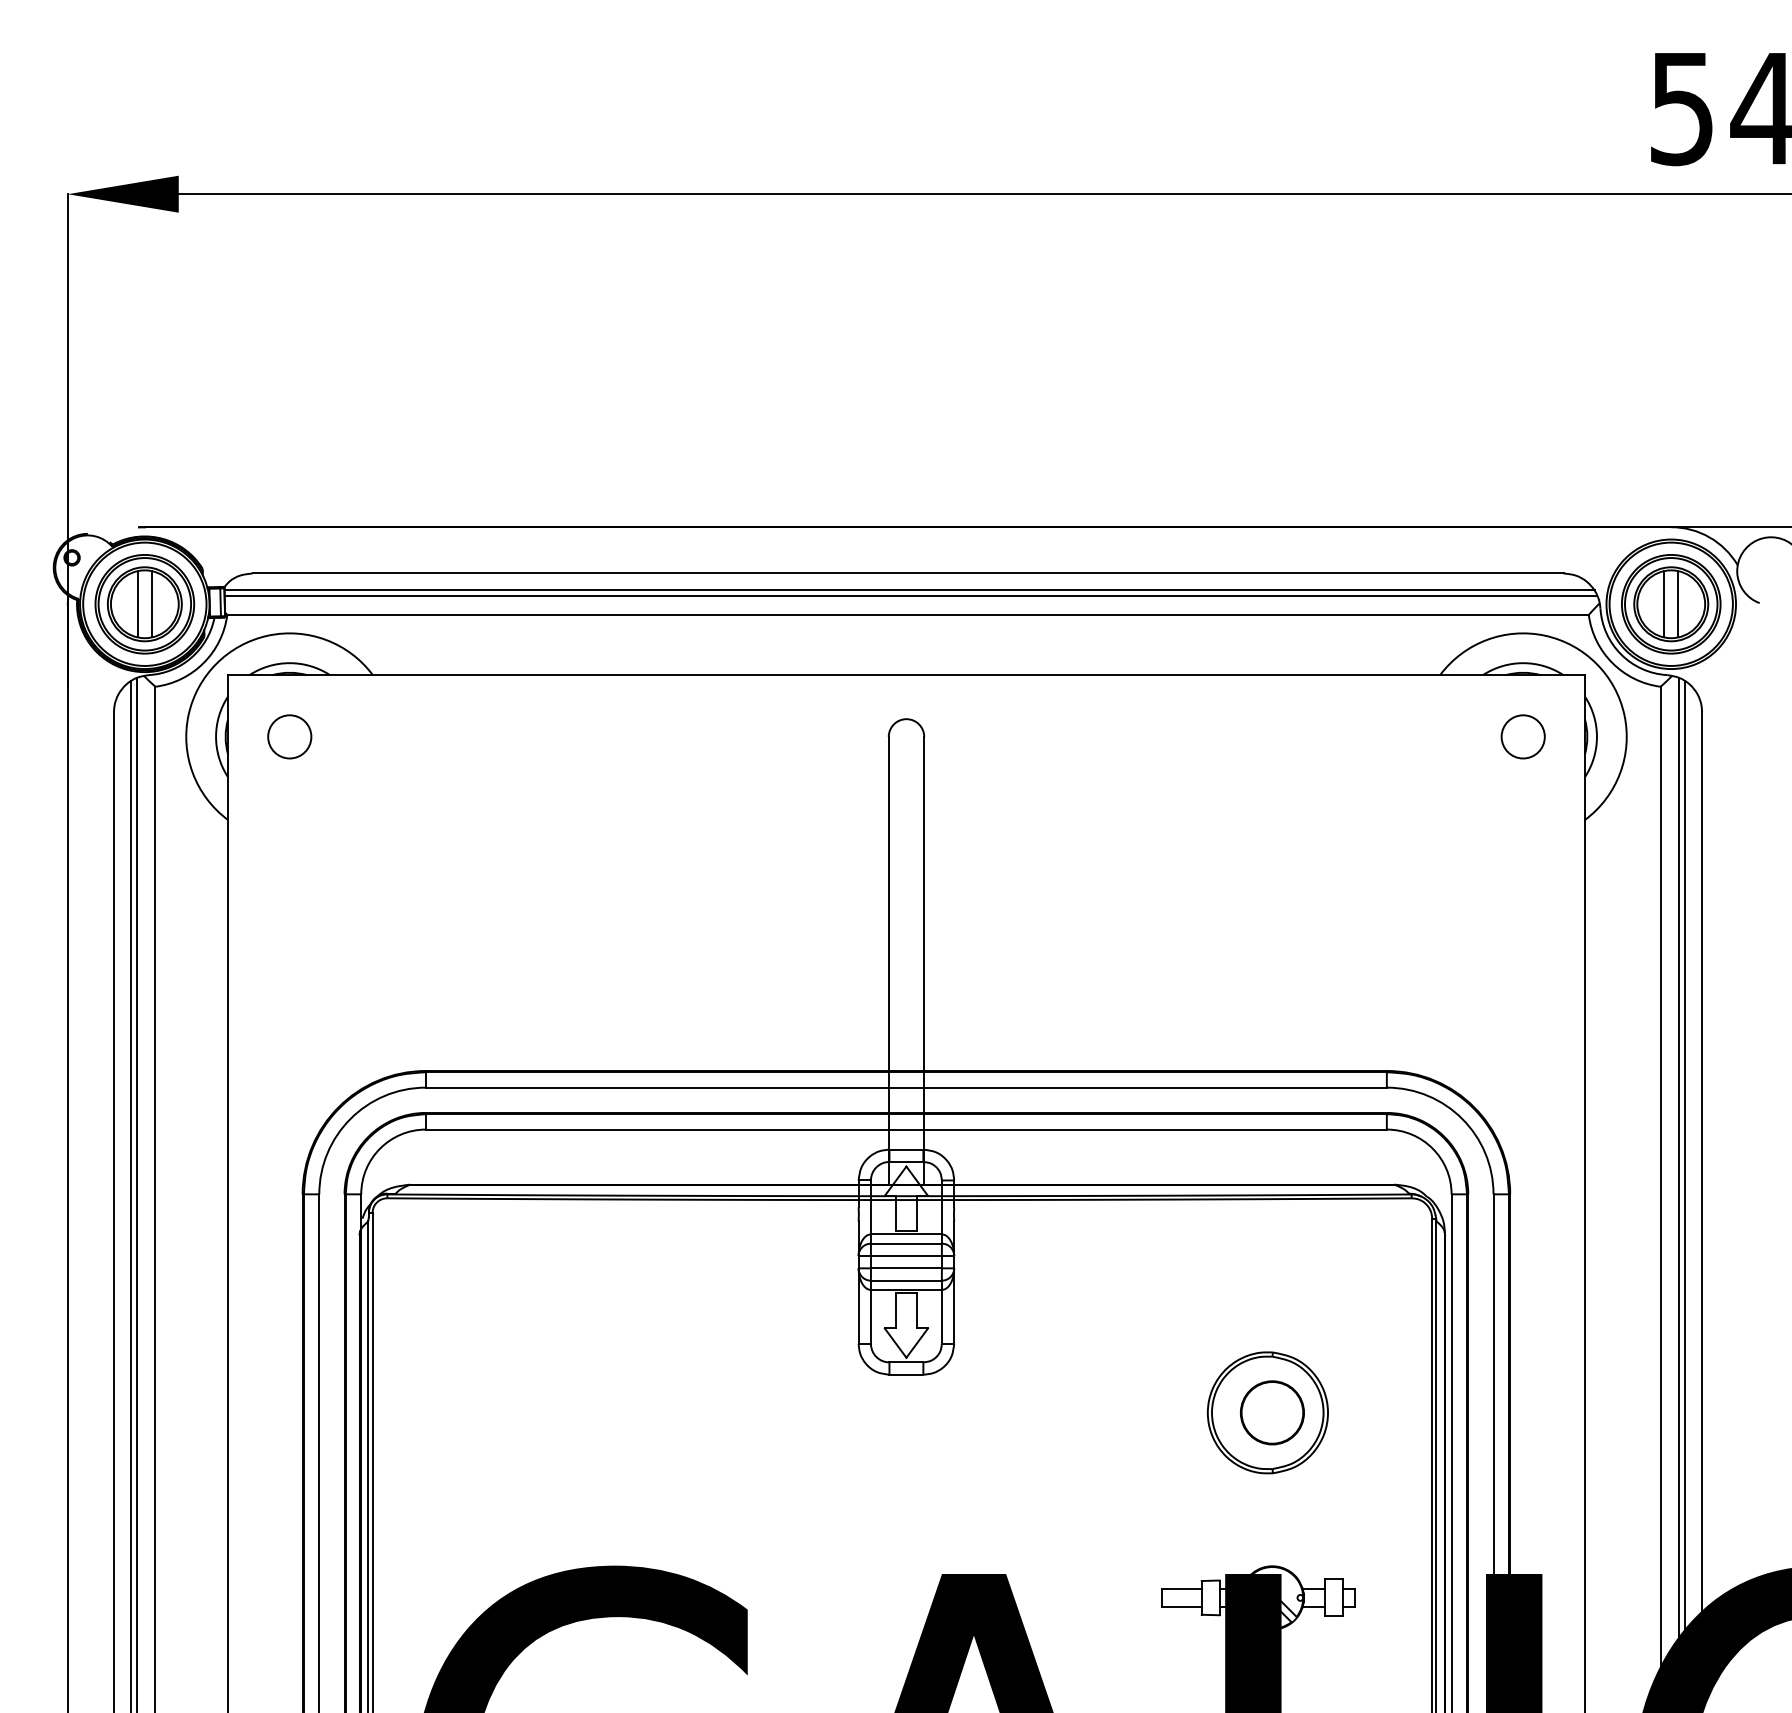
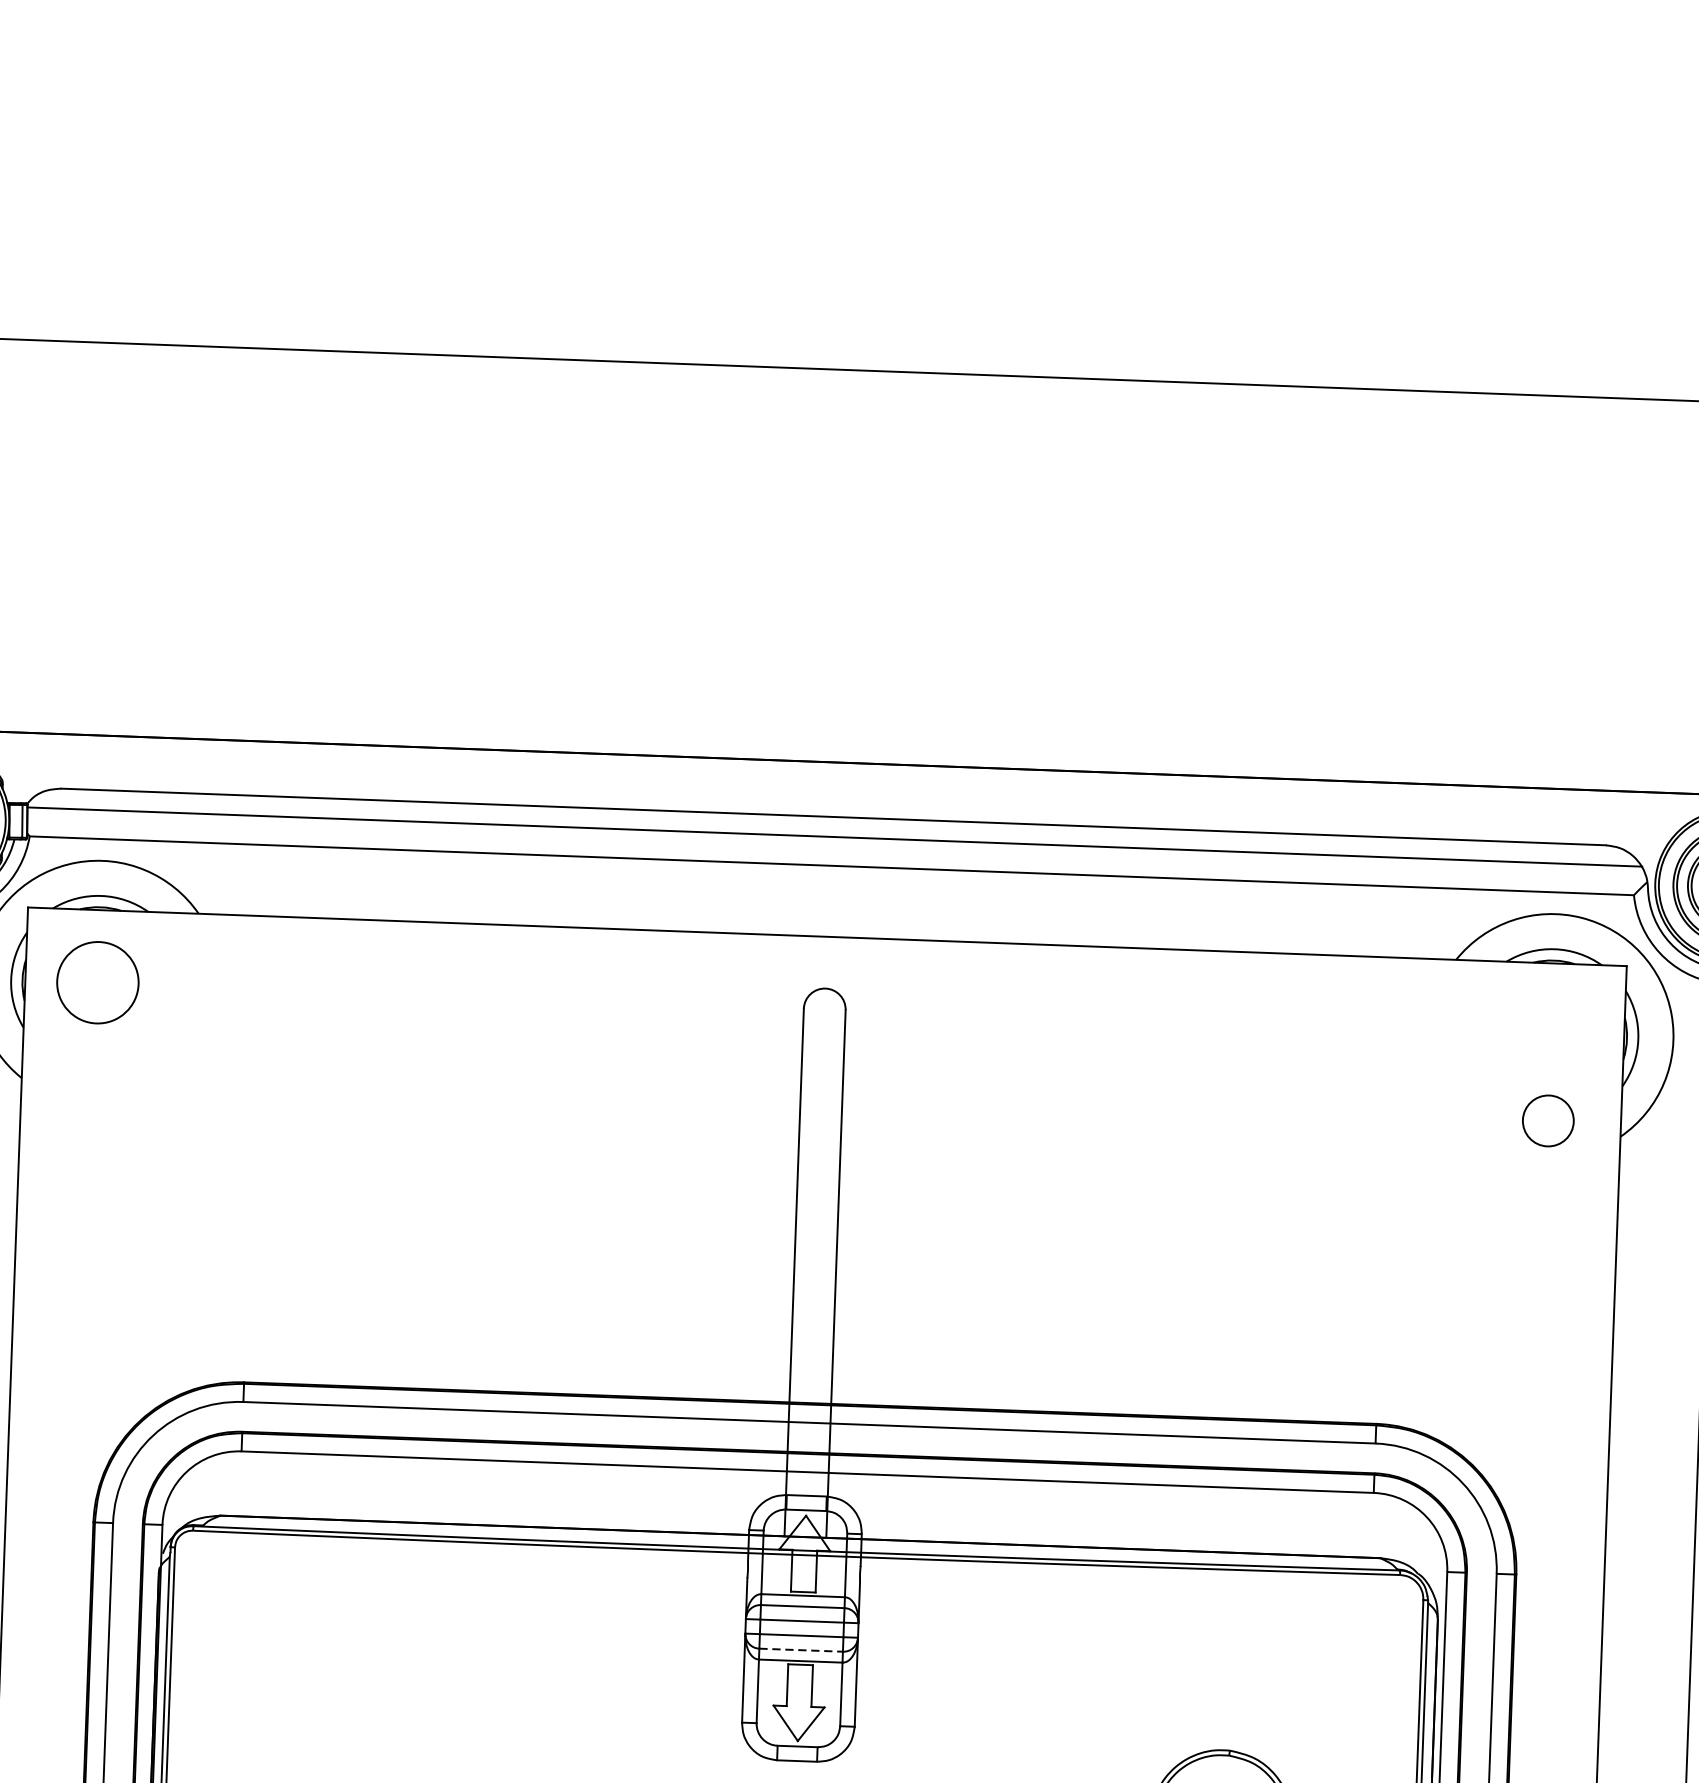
line: (910, 596) -> (835, 844), removed
circle: (289, 736) -> (97, 982), size x1.6
circle: (1522, 736) -> (1547, 1120), moved
line: (906, 1280) -> (801, 1650), solid -> dashed

